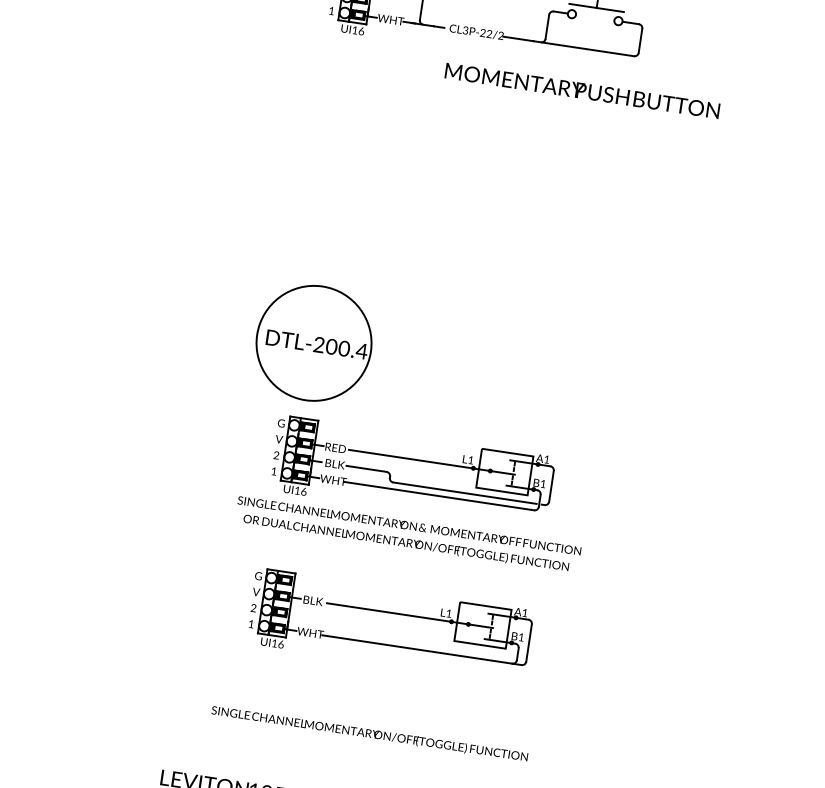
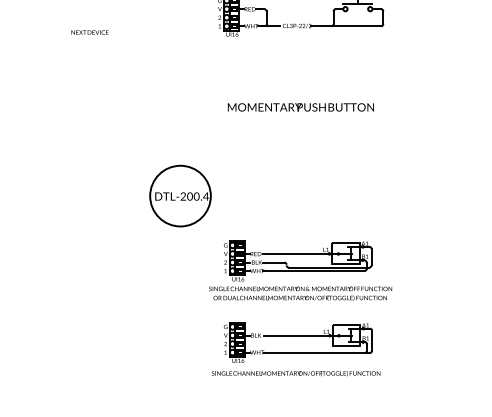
text: (581, 90) -> (300, 107), moved
part: (314, 342) -> (180, 195), moved
text: (370, 733) -> (296, 373), moved

